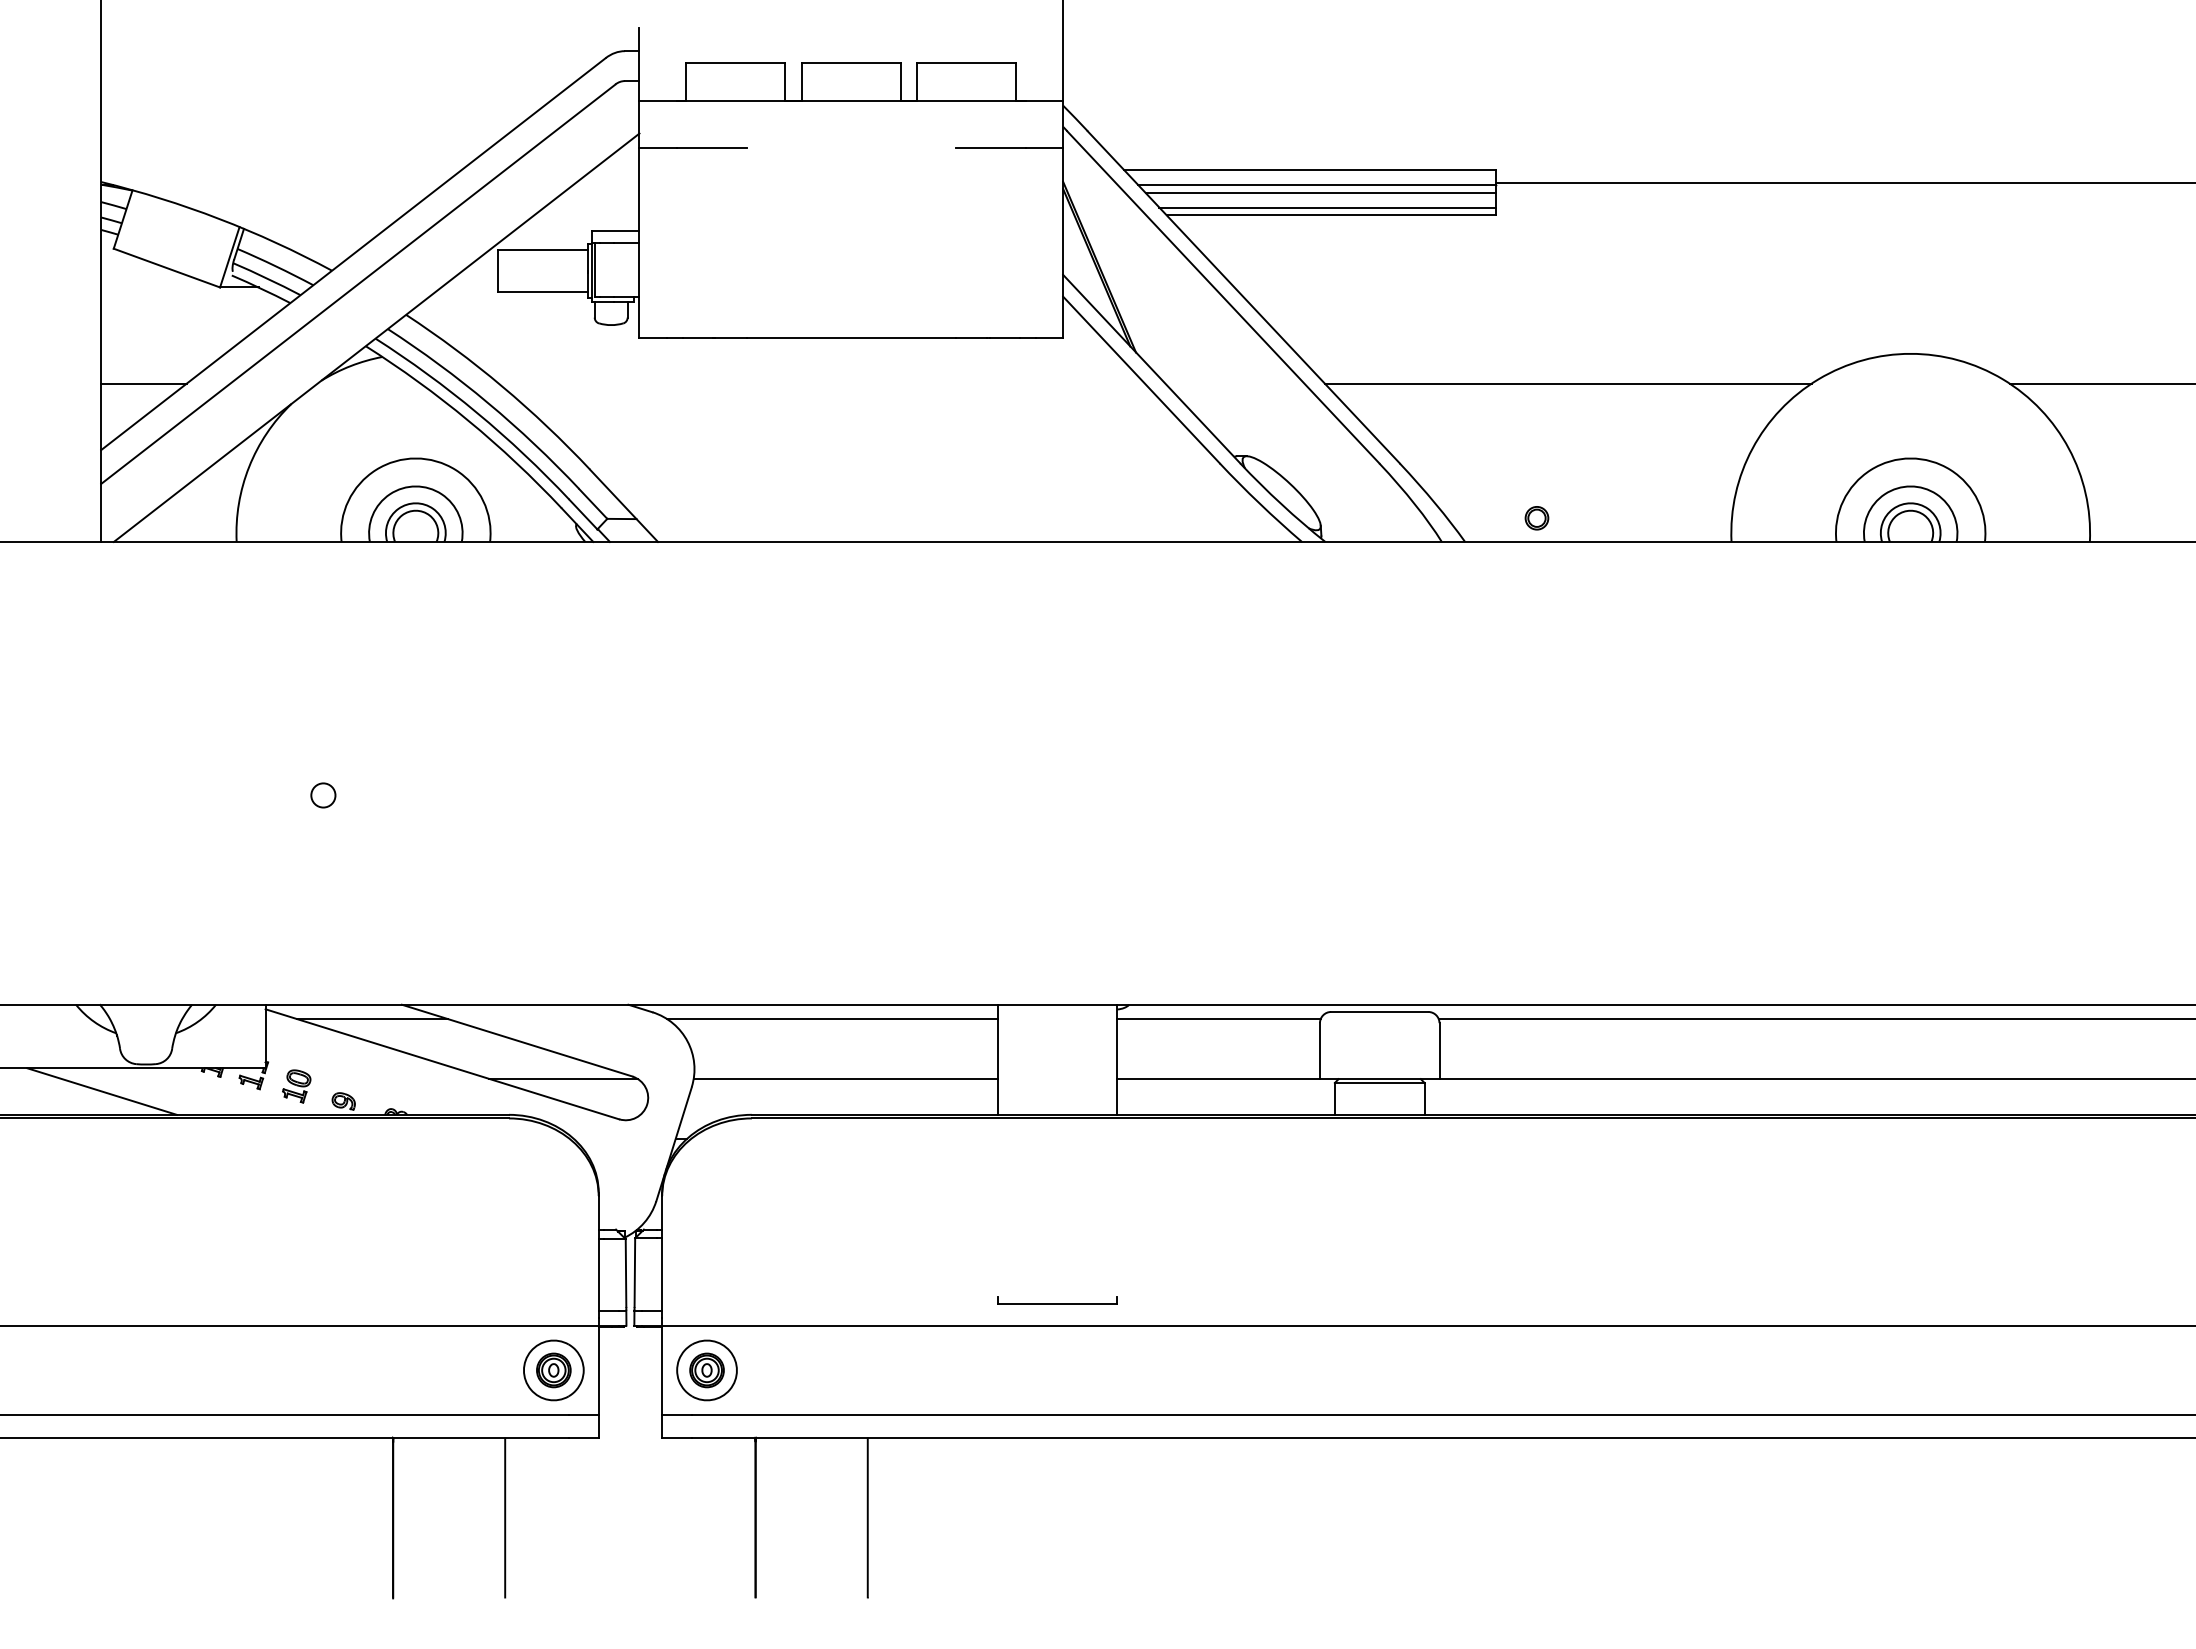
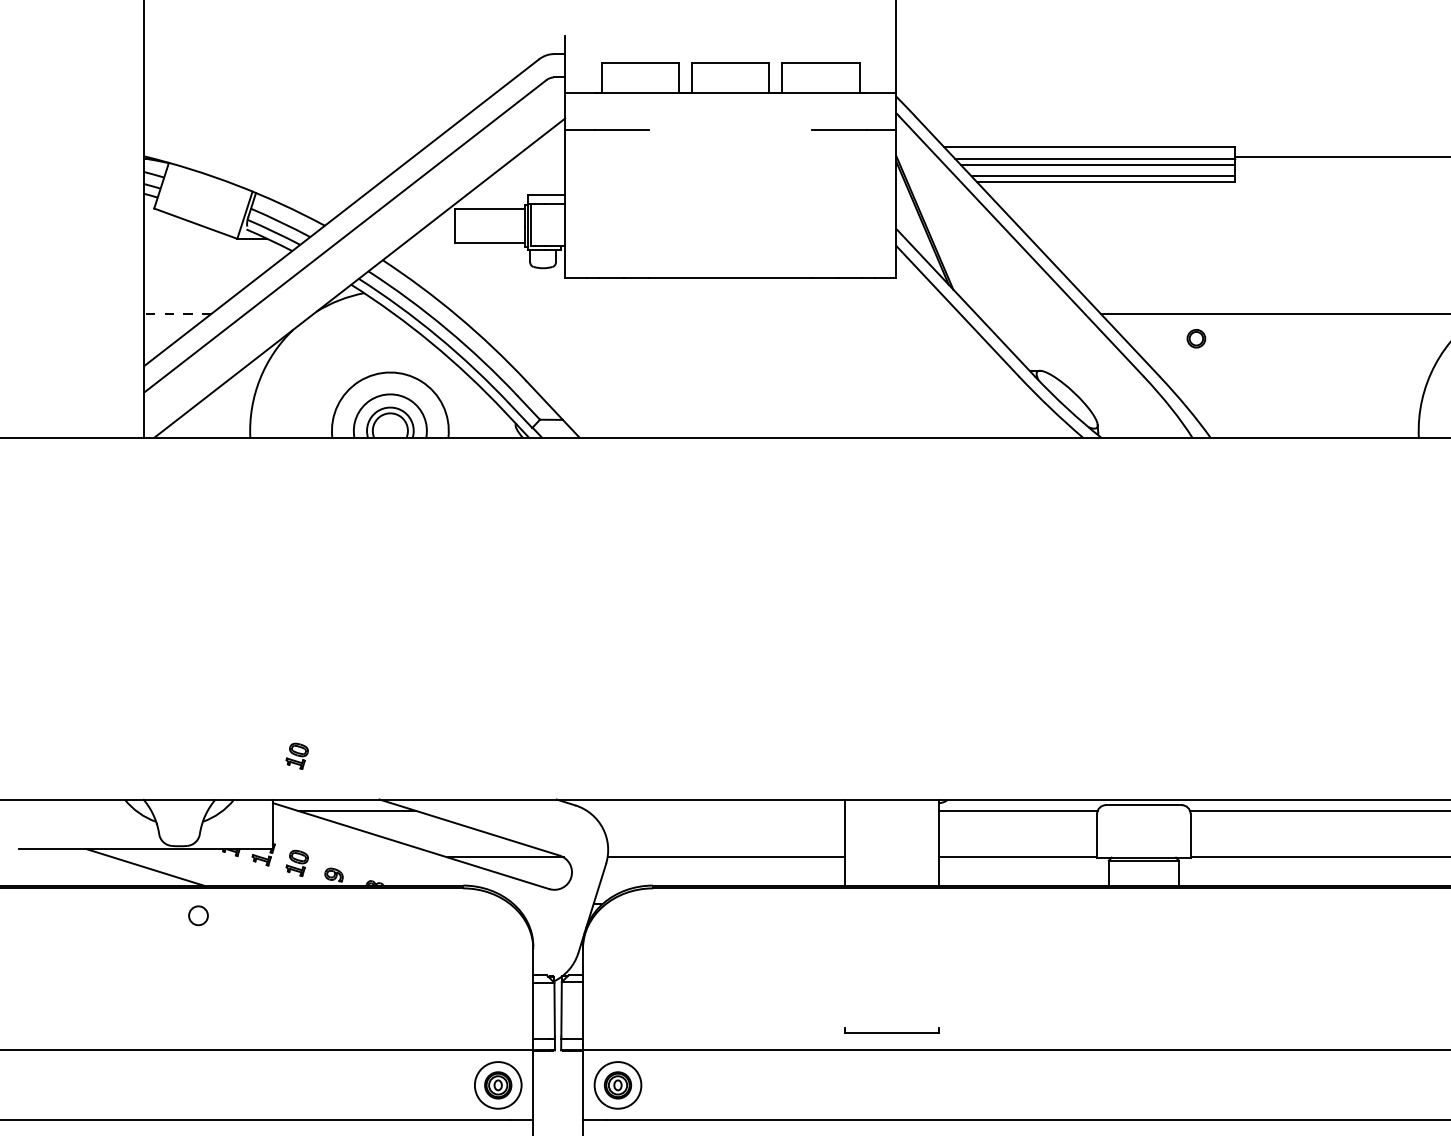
line: (143, 383) -> (177, 313), solid -> dashed
part: (1536, 518) -> (1196, 338), moved
circle: (323, 795) -> (198, 915), moved
part: (296, 949) -> (297, 756), added
line: (832, 1019) -> (716, 811), removed

